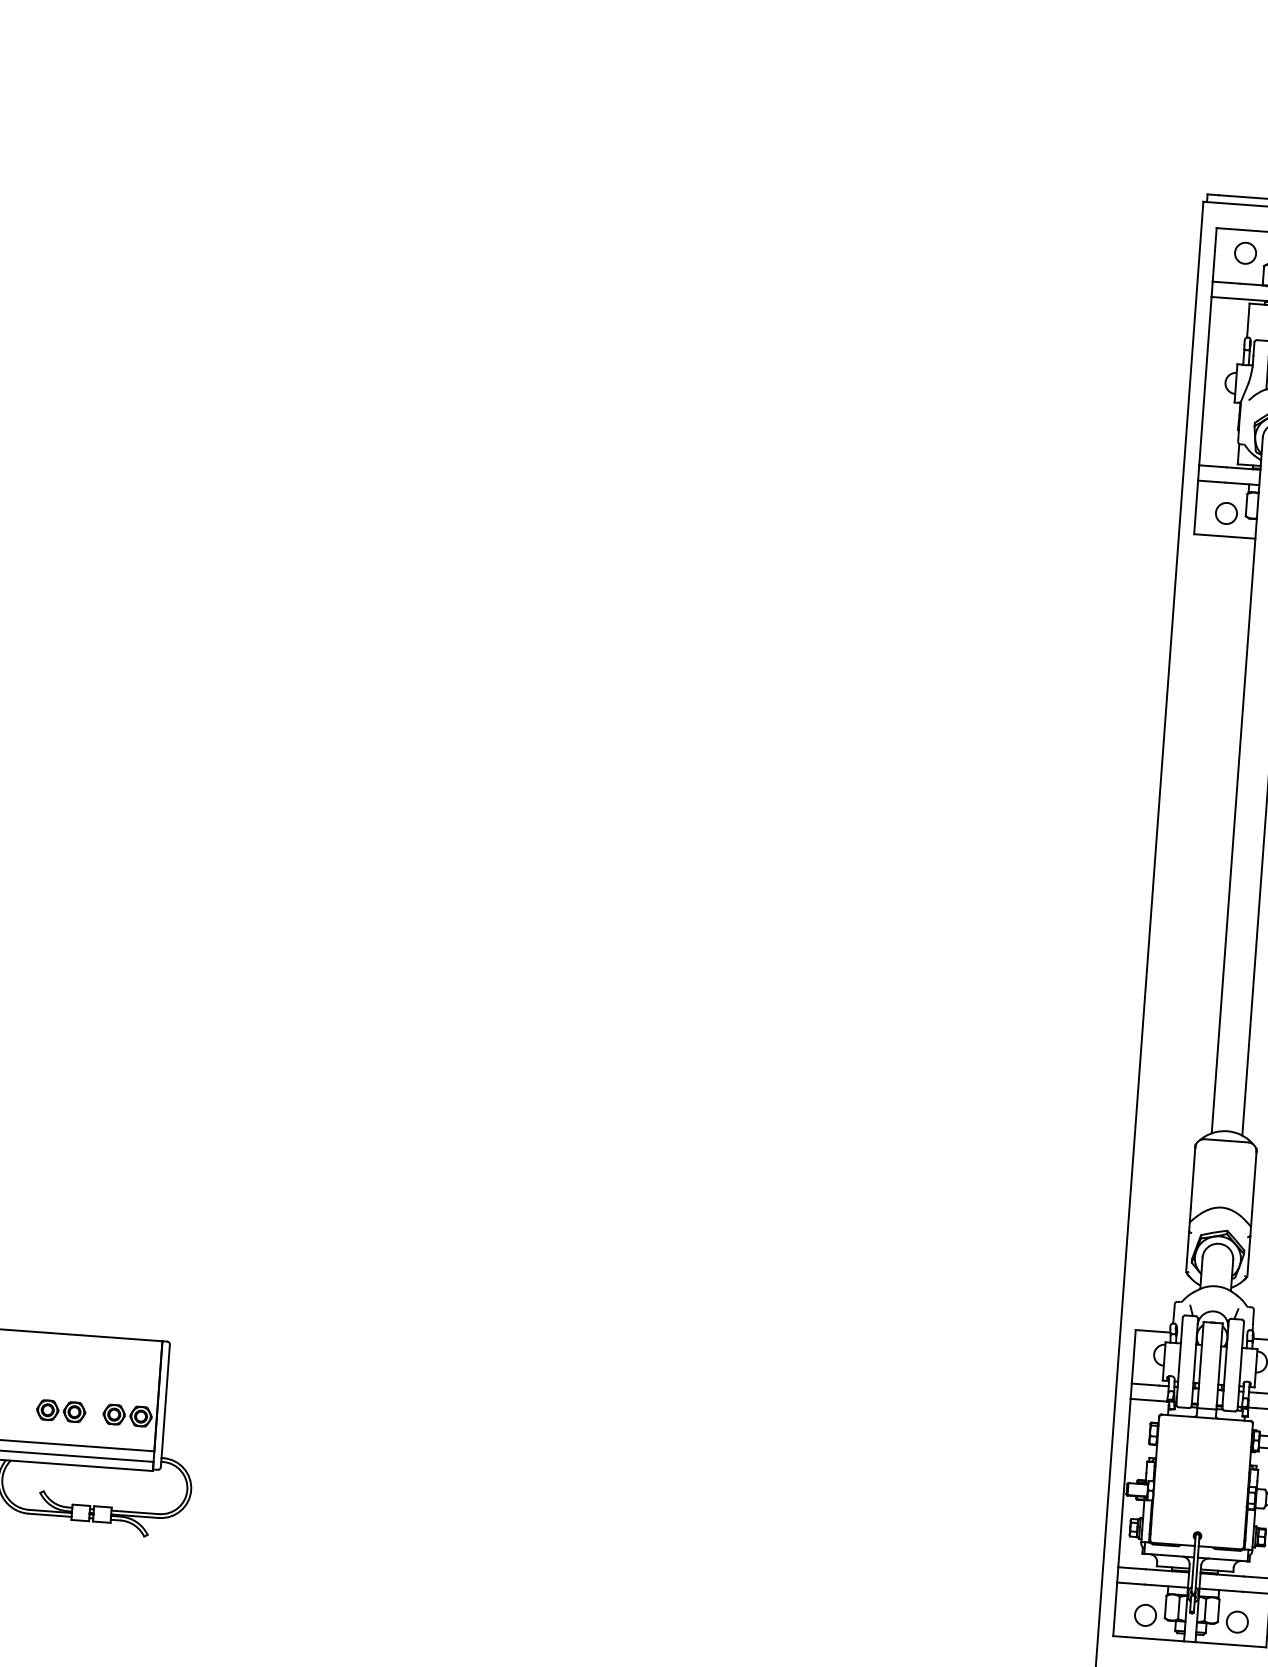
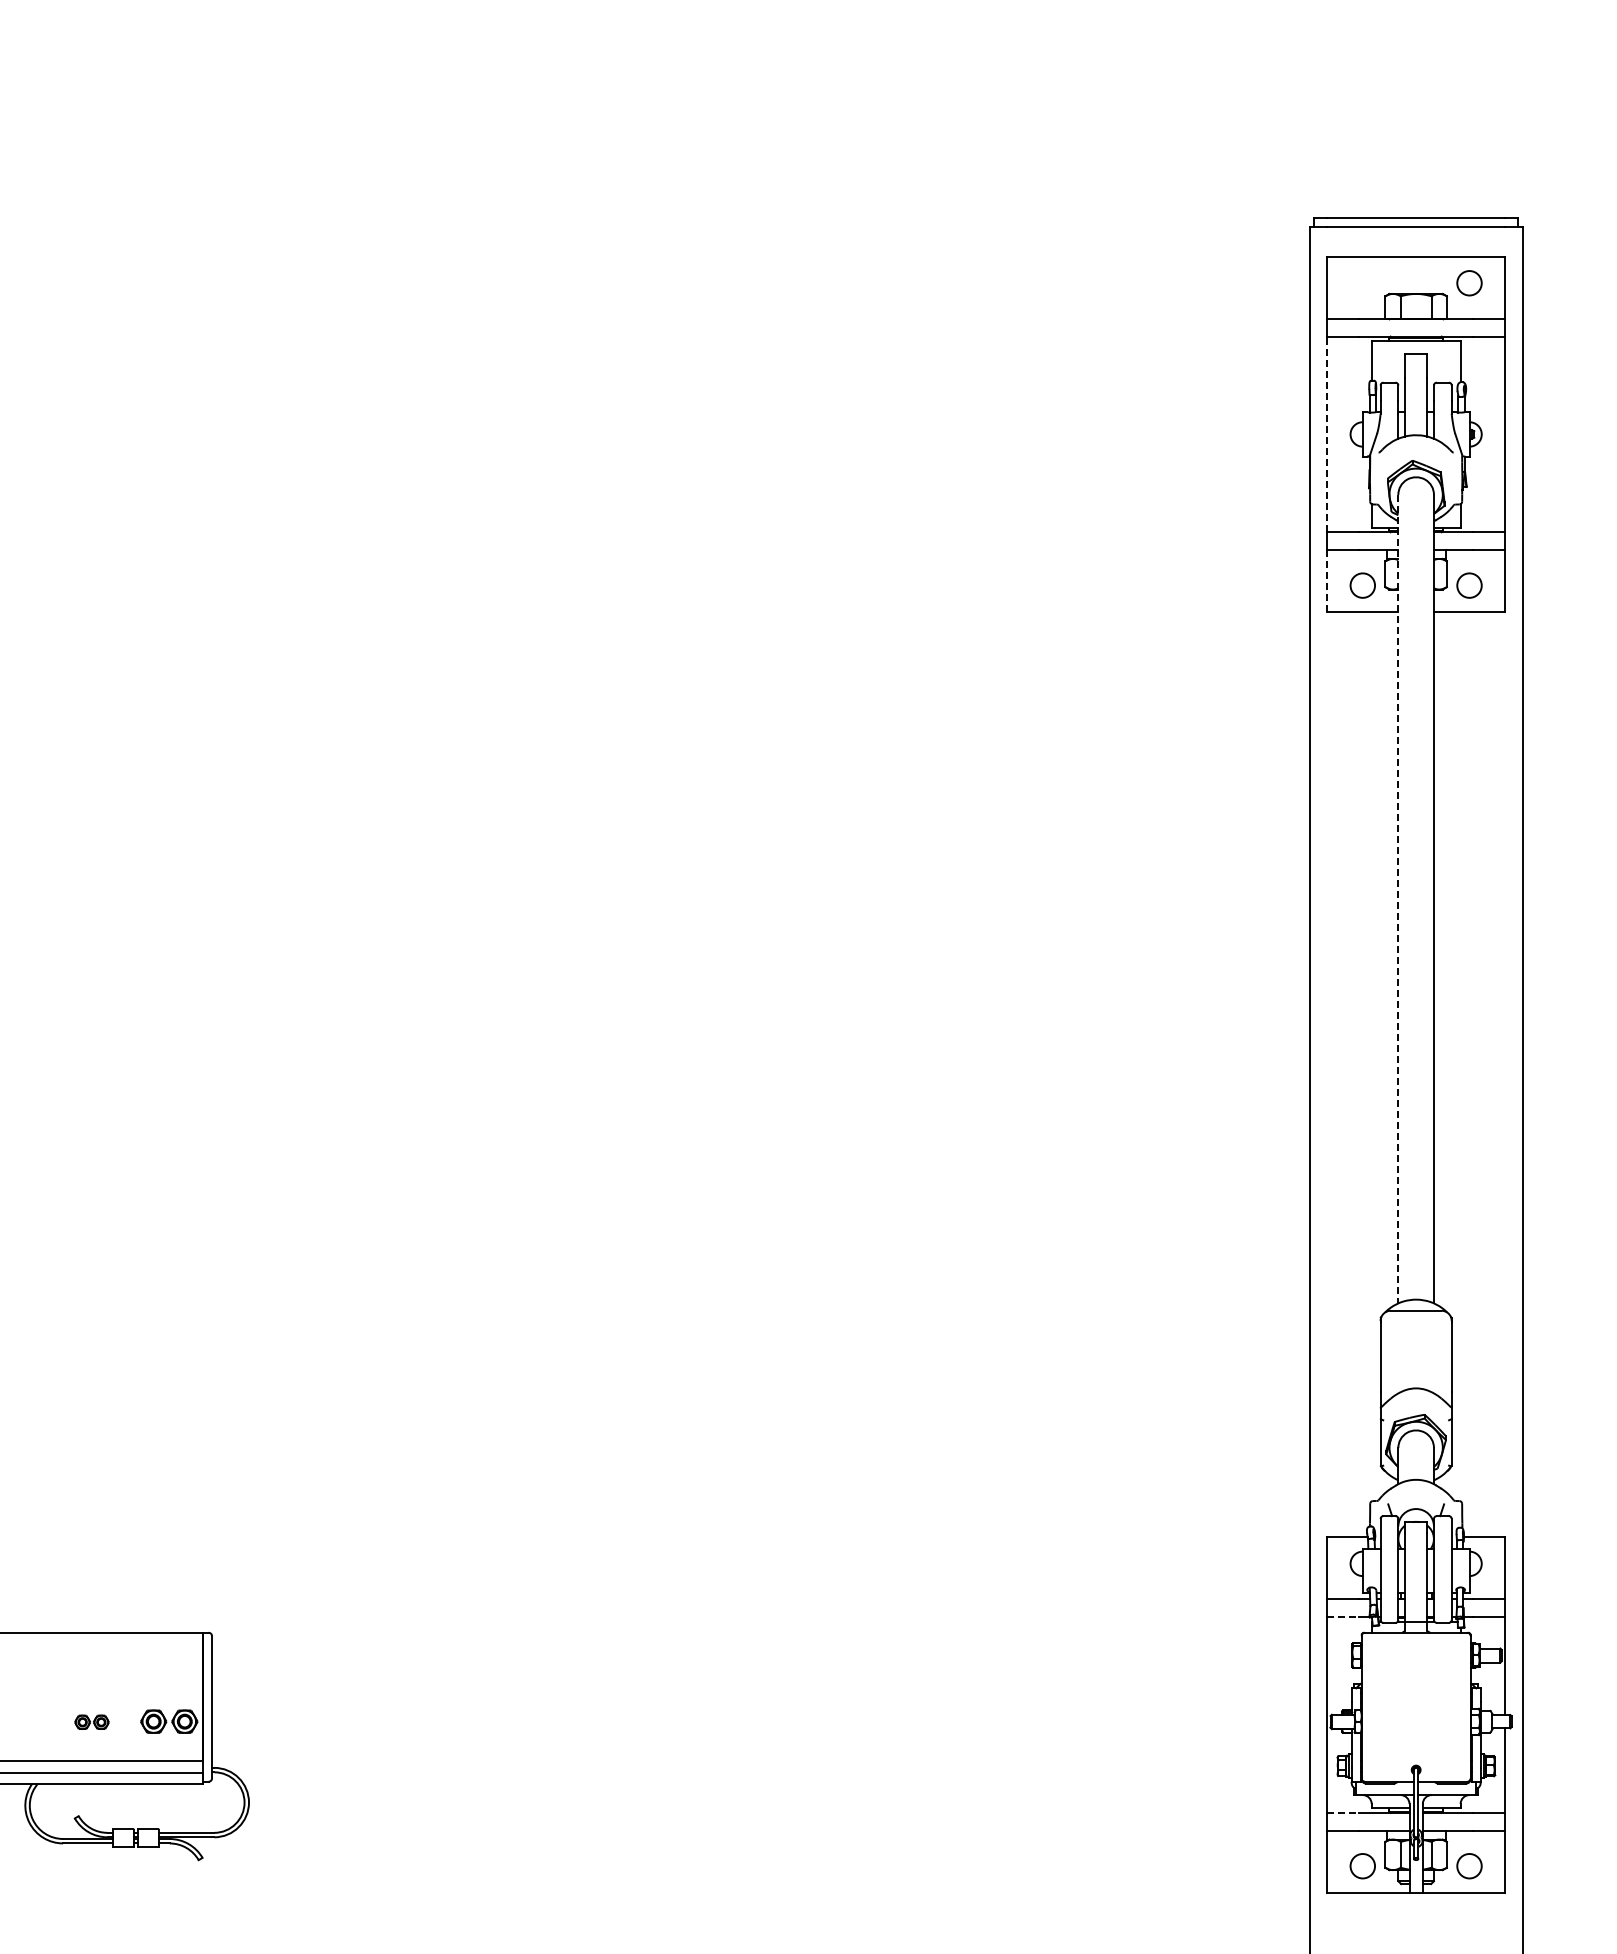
circle: (1245, 253) -> (1362, 283), removed
line: (1205, 381) -> (1327, 434), solid -> dashed
line: (1196, 506) -> (1327, 580), solid -> dashed
line: (1237, 785) -> (1398, 899), solid -> dashed
line: (1144, 1400) -> (1343, 1617), solid -> dashed
part: (60, 1411) -> (91, 1722), size x0.6
line: (1132, 1567) -> (1343, 1812), solid -> dashed

